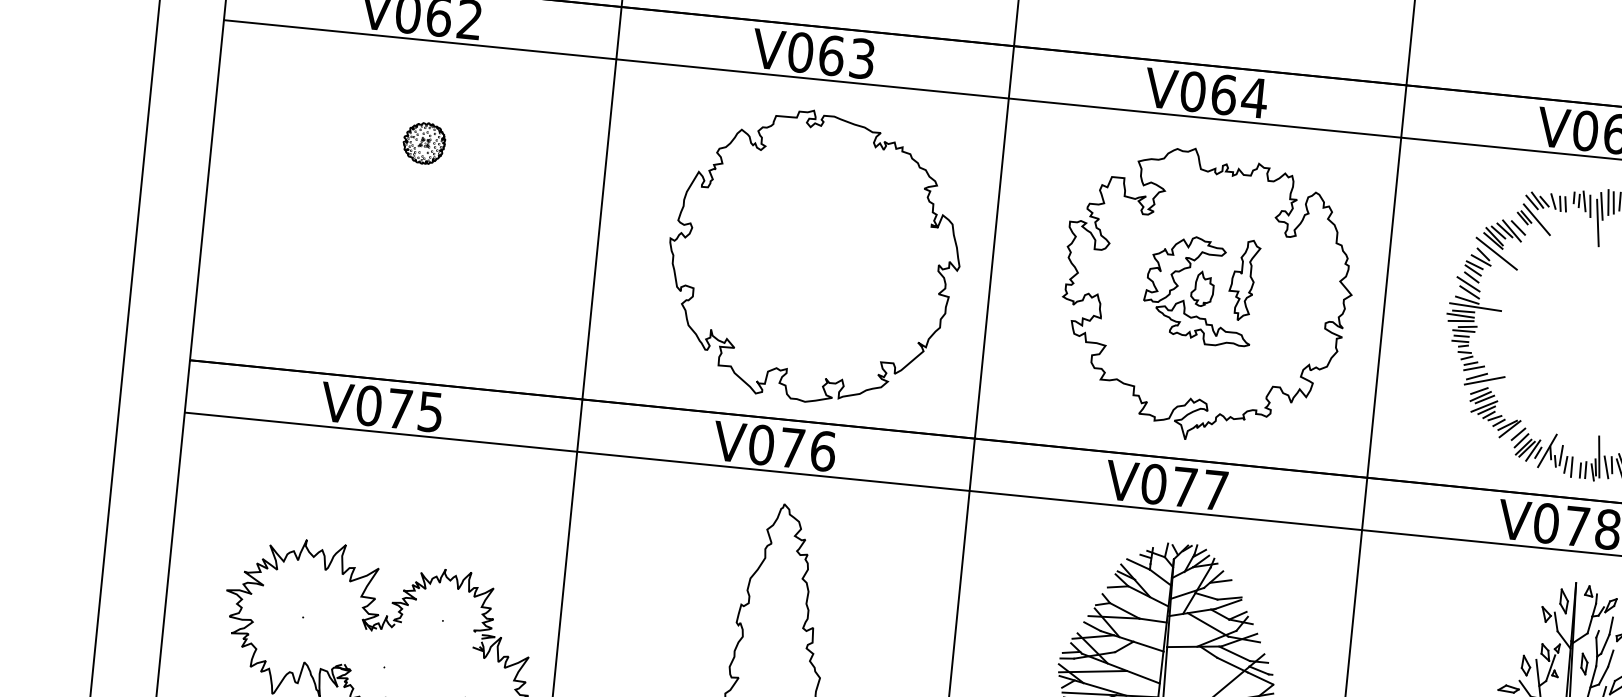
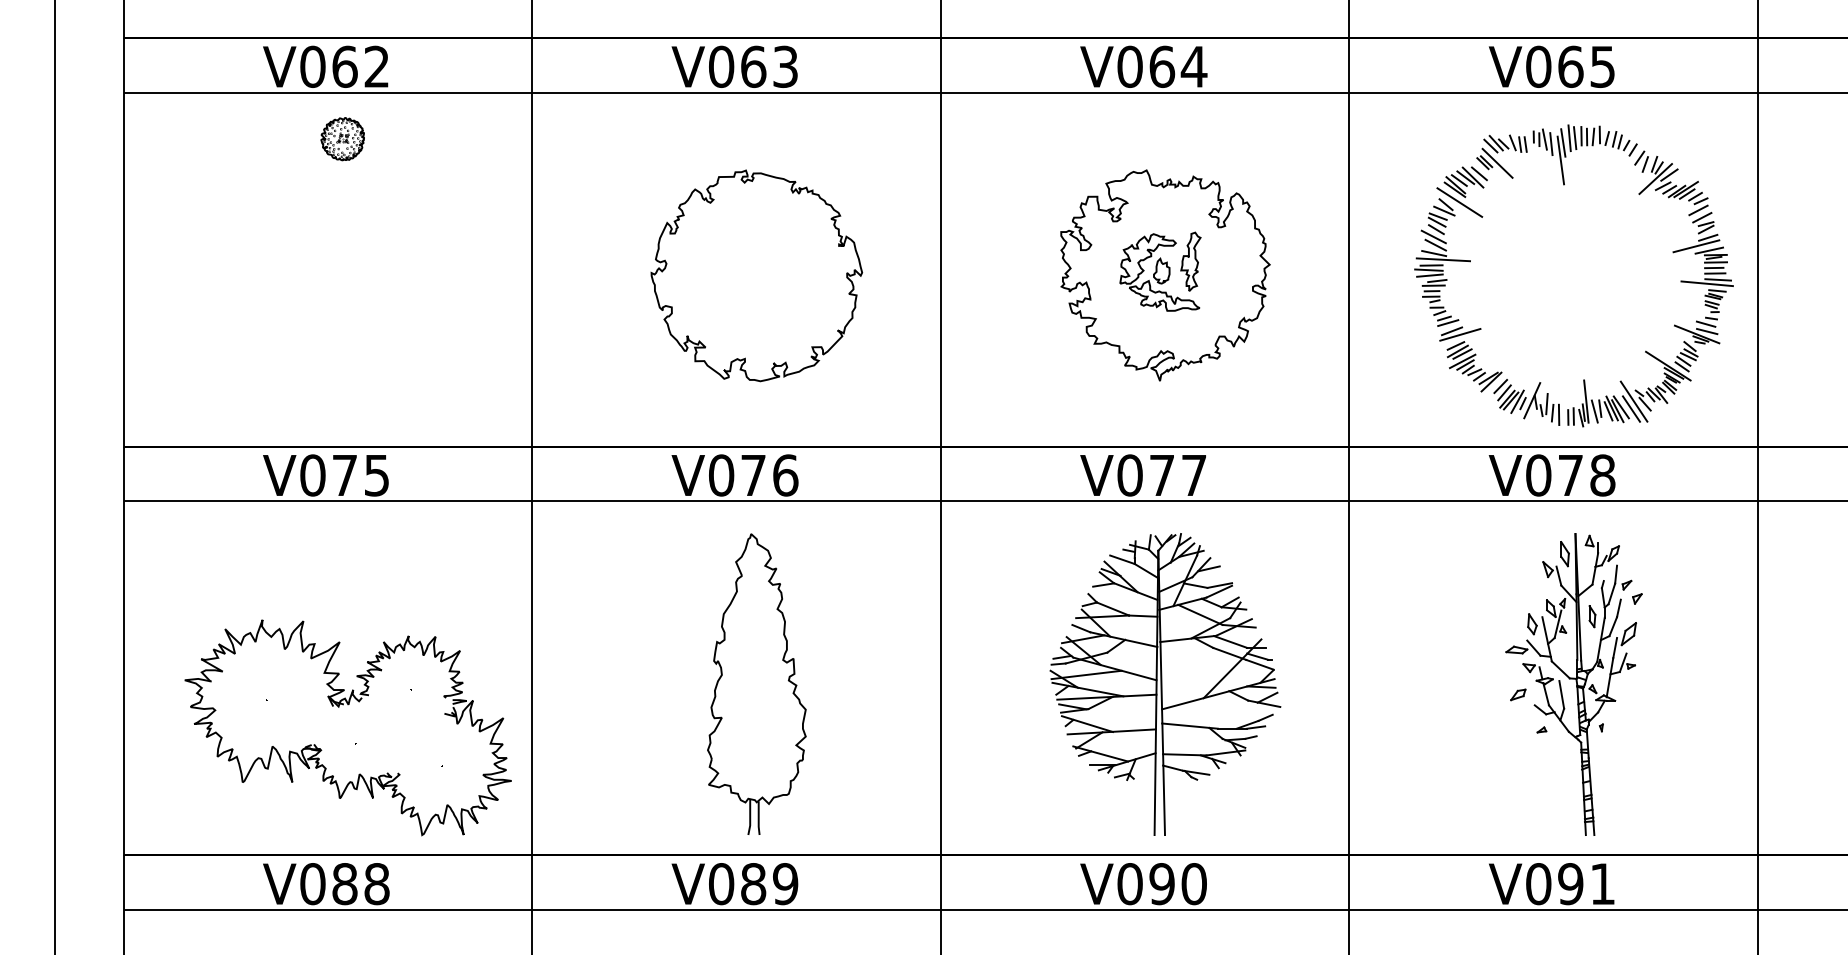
part: (424, 143) -> (342, 139), moved
part: (814, 256) -> (756, 275), size x0.7
part: (1207, 295) -> (1165, 275), size x0.7

